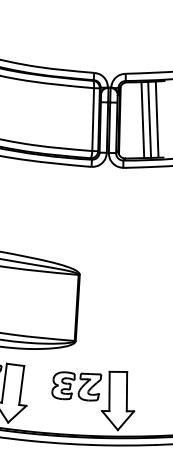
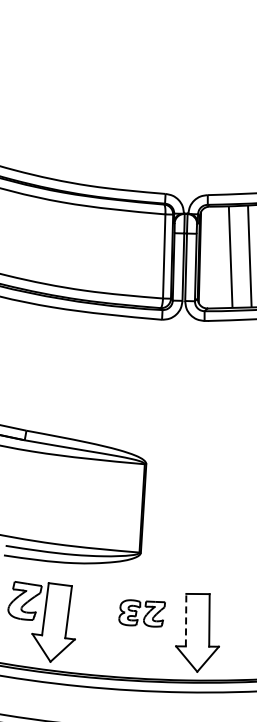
line: (149, 119) -> (239, 256), removed
part: (76, 386) -> (141, 613), size x0.7
line: (109, 390) -> (186, 619), solid -> dashed

